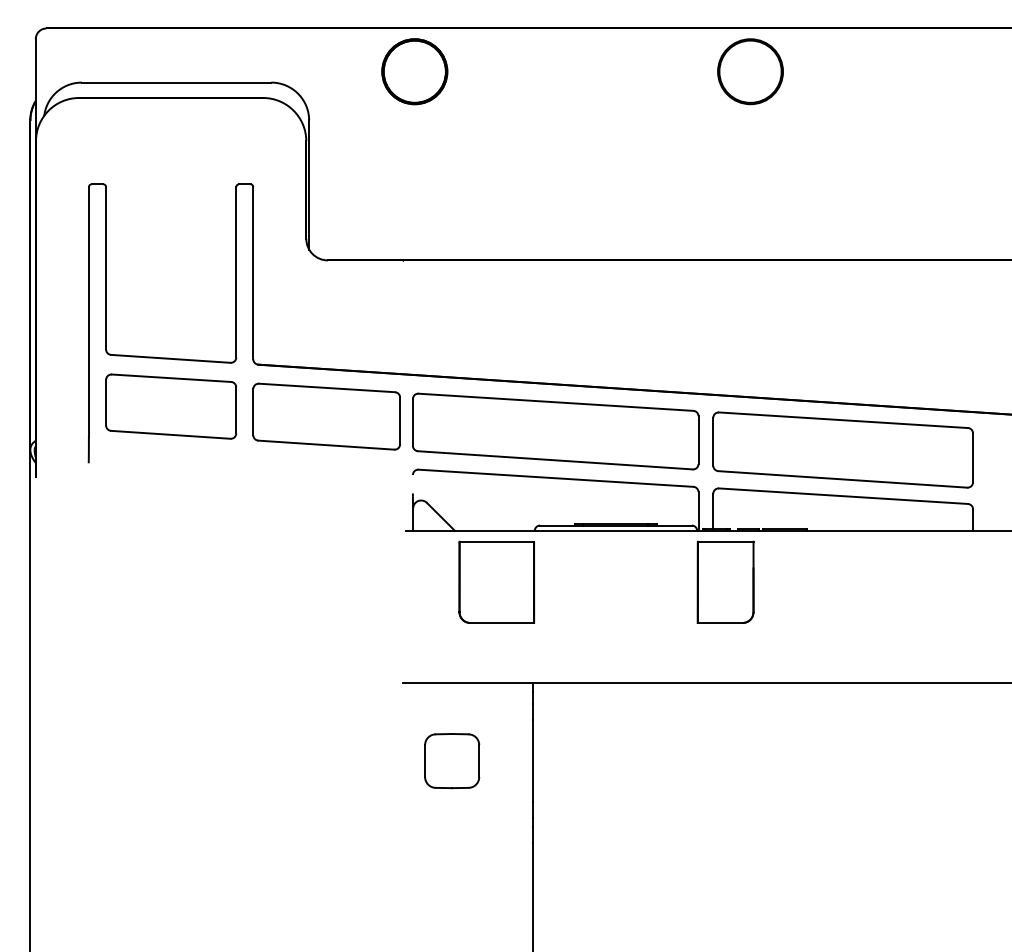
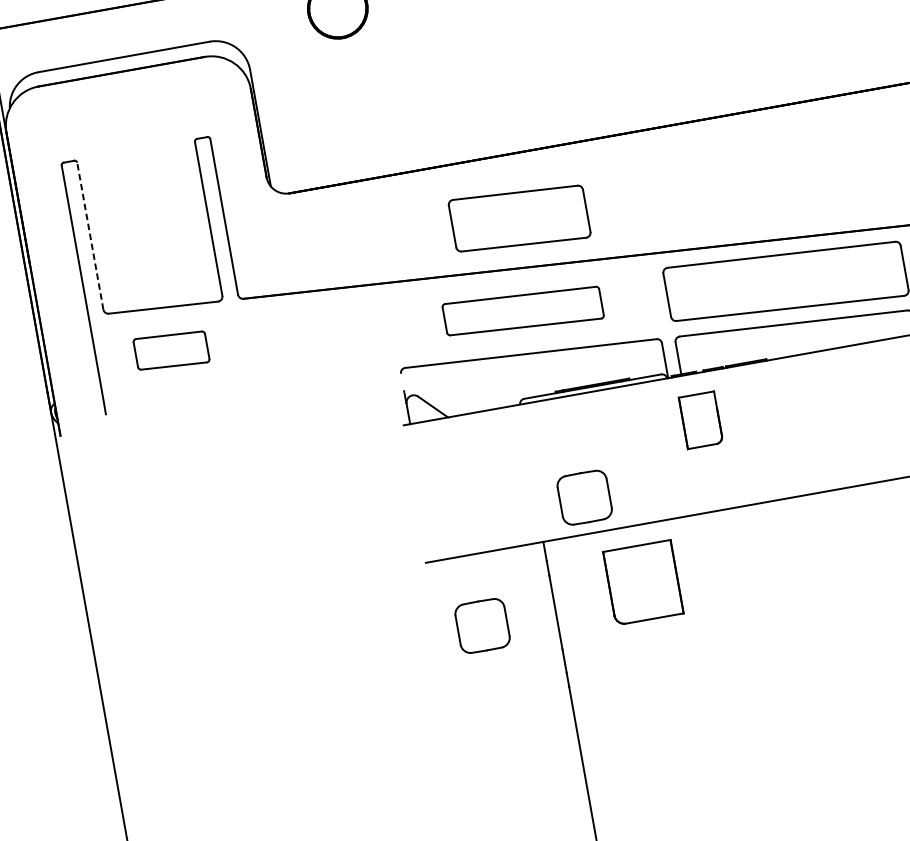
line: (106, 267) -> (90, 235), solid -> dashed
part: (171, 406) -> (171, 350), size x0.6
part: (326, 416) -> (519, 218), moved
part: (555, 431) -> (522, 311), size x0.6
part: (496, 581) -> (642, 581), moved
part: (725, 581) -> (700, 419), size x0.7
part: (586, 643) -> (585, 498), added

